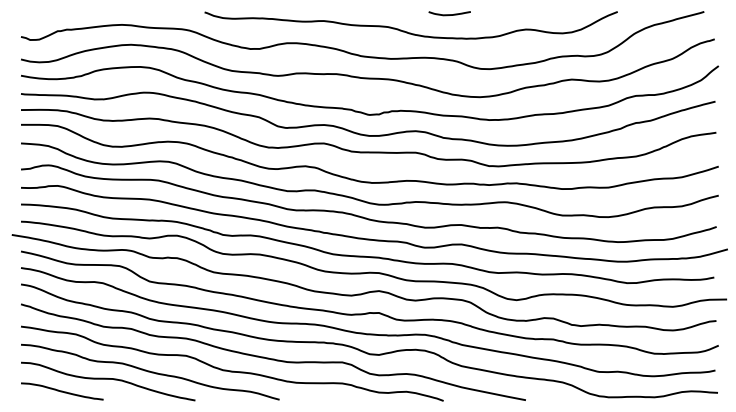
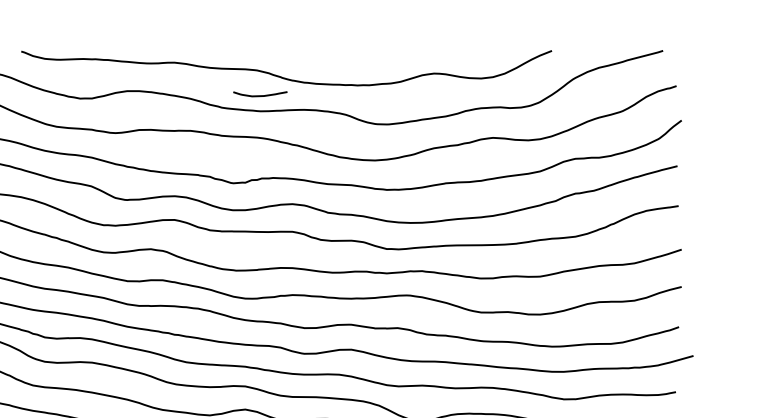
curve: (449, 14) -> (260, 95), moved

